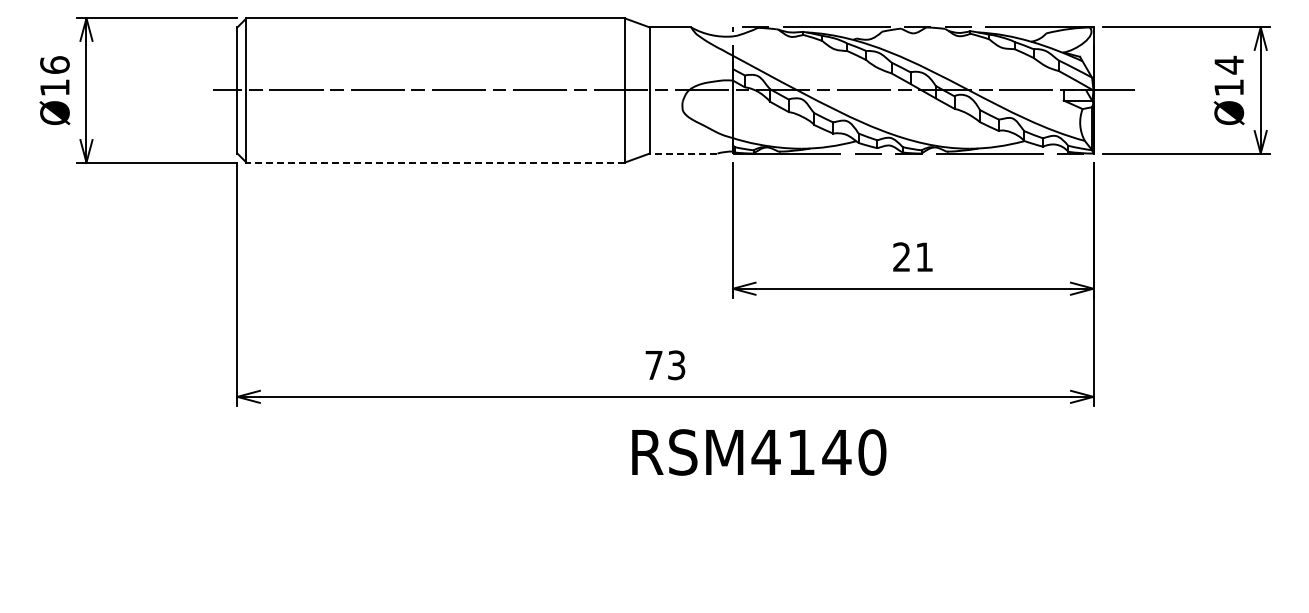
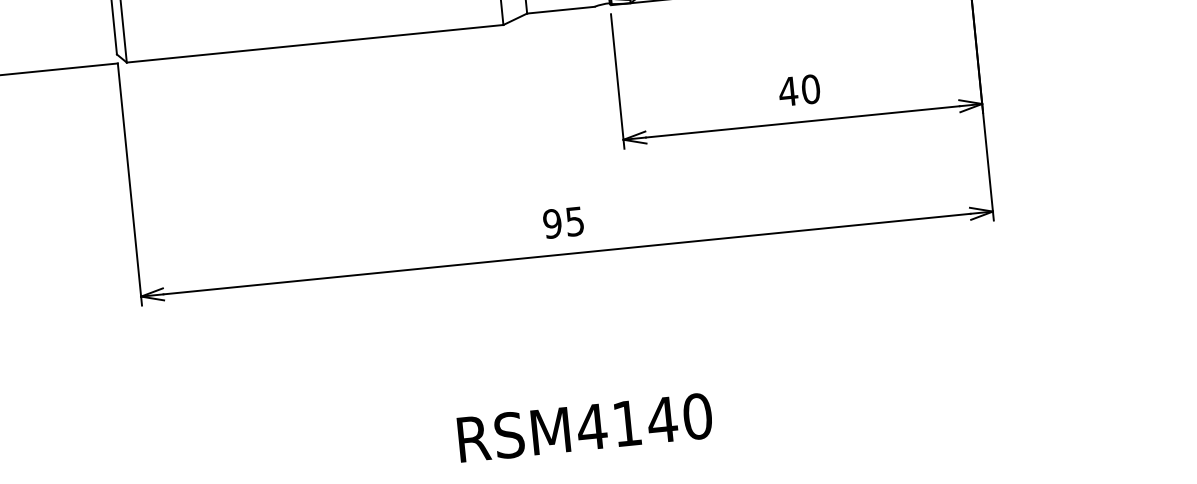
line: (683, 153) -> (560, 10), dashed -> solid
line: (435, 162) -> (314, 43), dashed -> solid
text: (912, 257) -> (799, 90), 21 -> 40
text: (665, 365) -> (563, 222), 73 -> 95
text: (759, 452) -> (585, 427), moved

